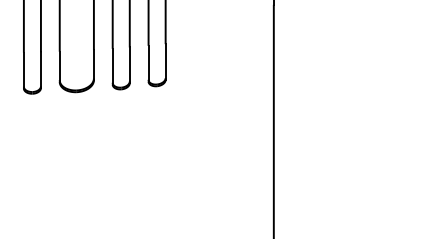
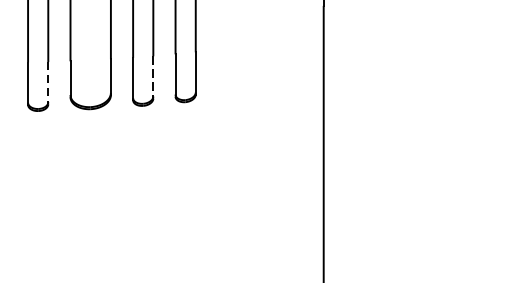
line: (129, 65) -> (152, 77), solid -> dashed
line: (40, 70) -> (47, 83), solid -> dashed

